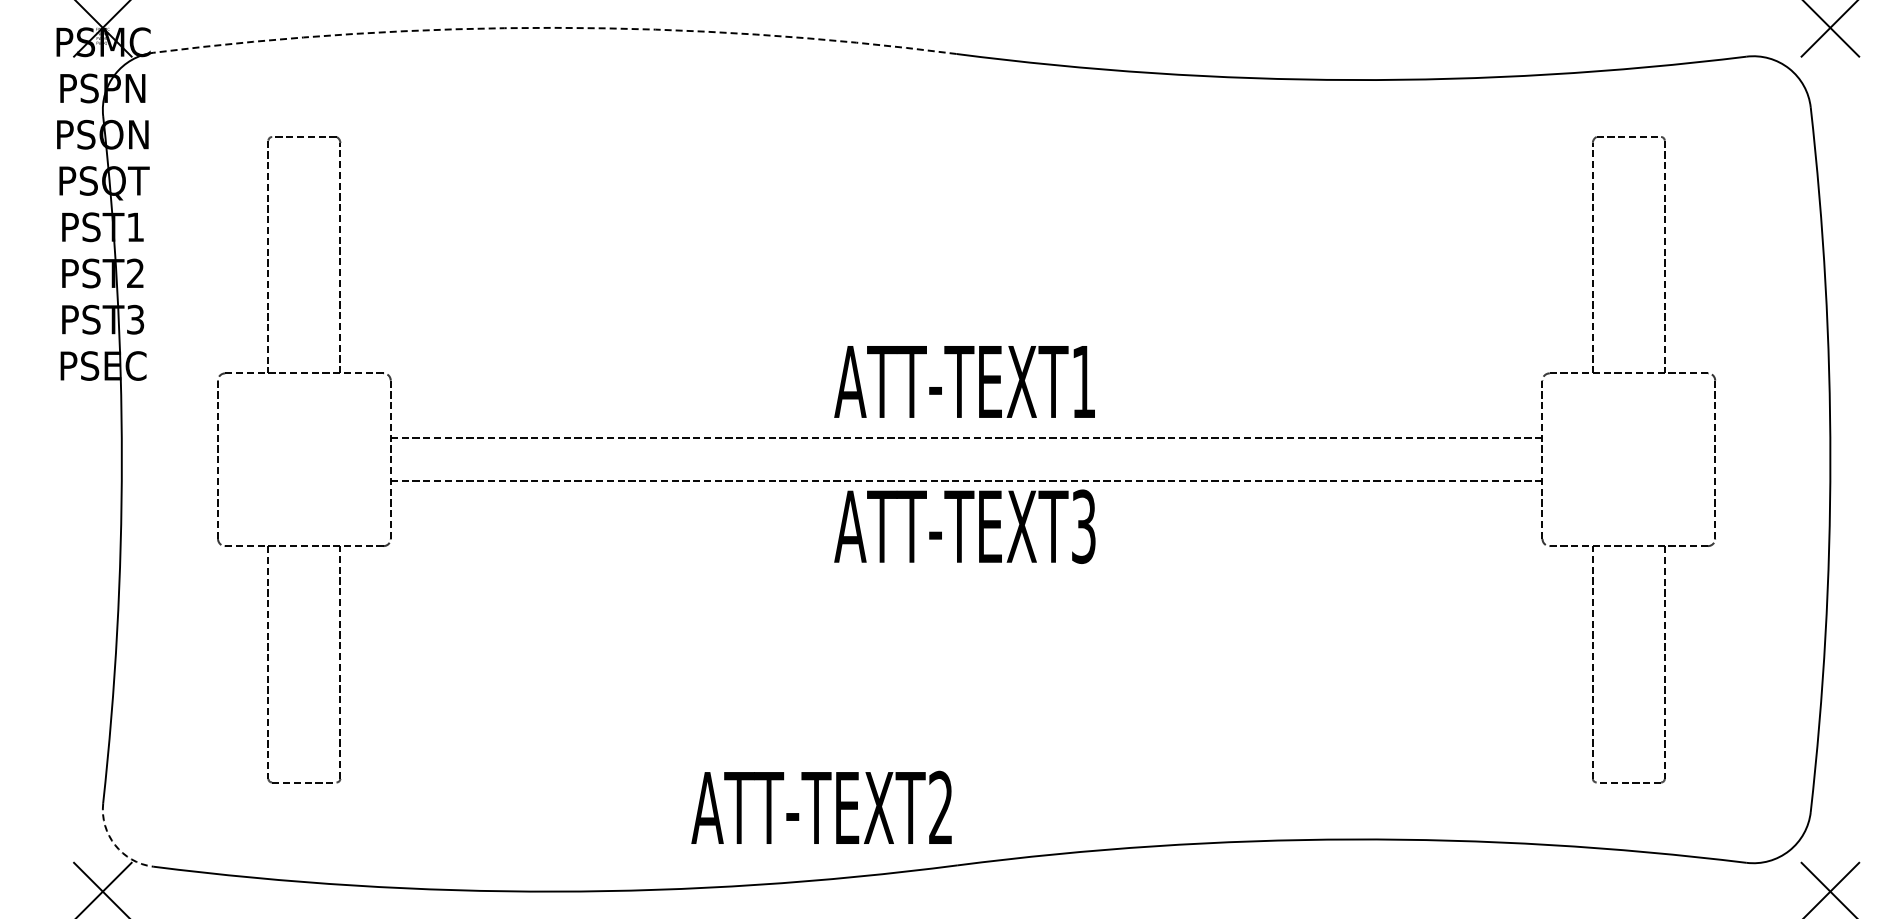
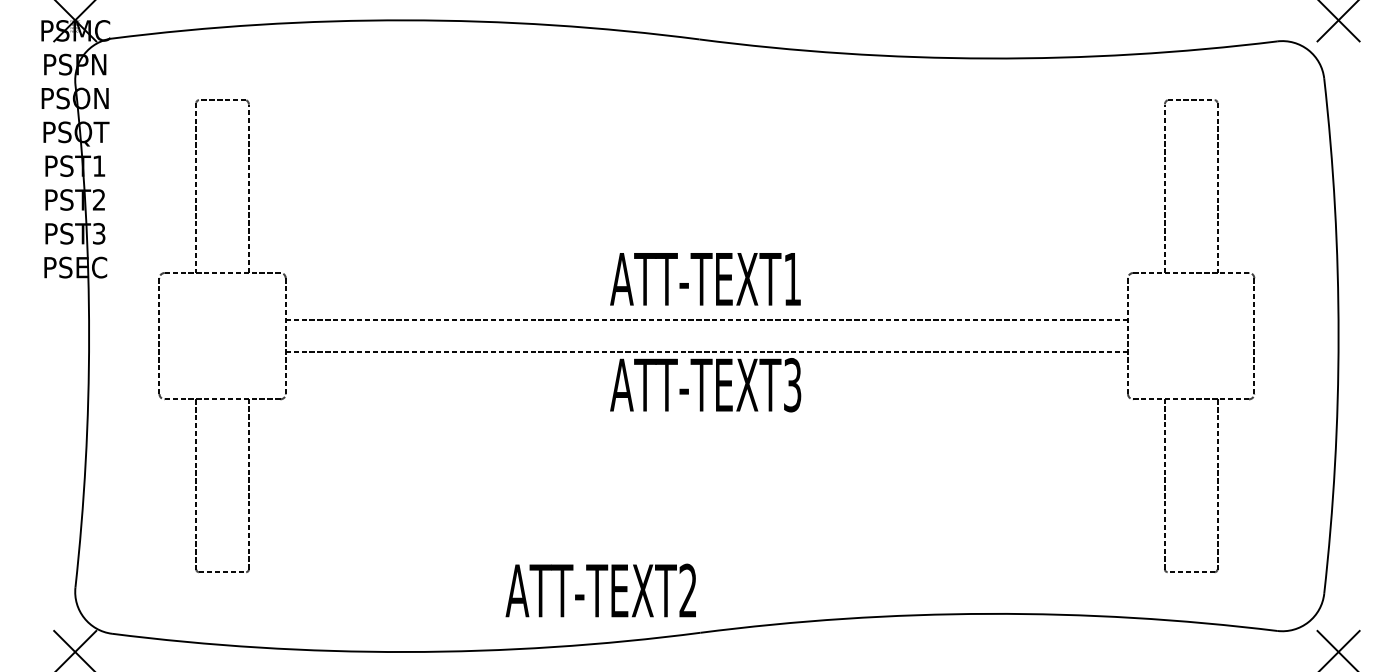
arc: (554, 27) -> (405, 20), dashed -> solid
arc: (115, 845) -> (84, 618), dashed -> solid

